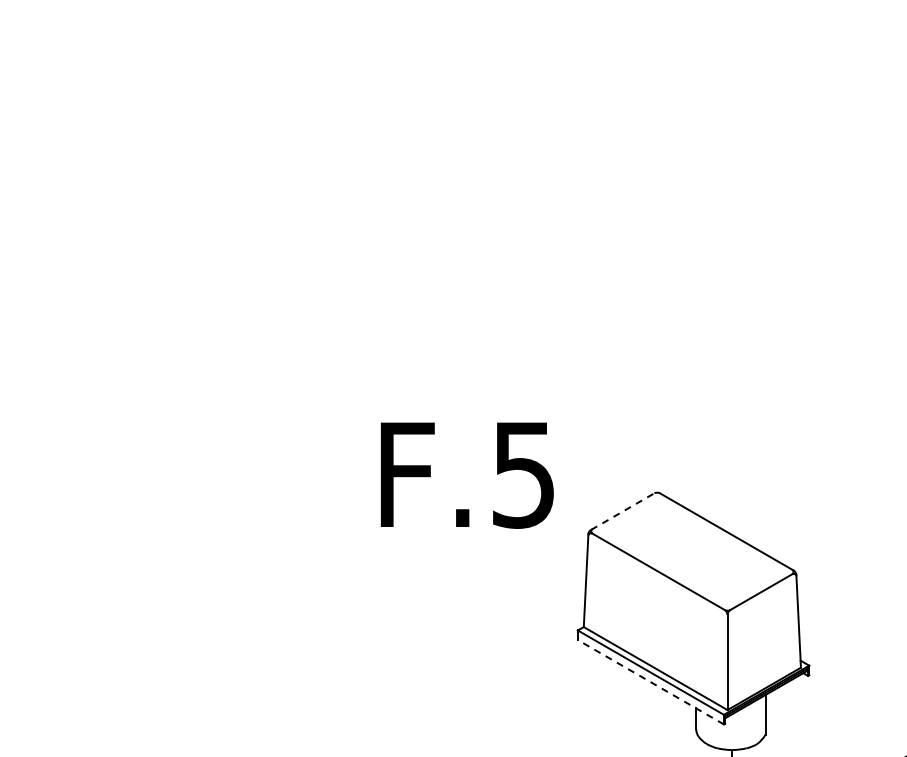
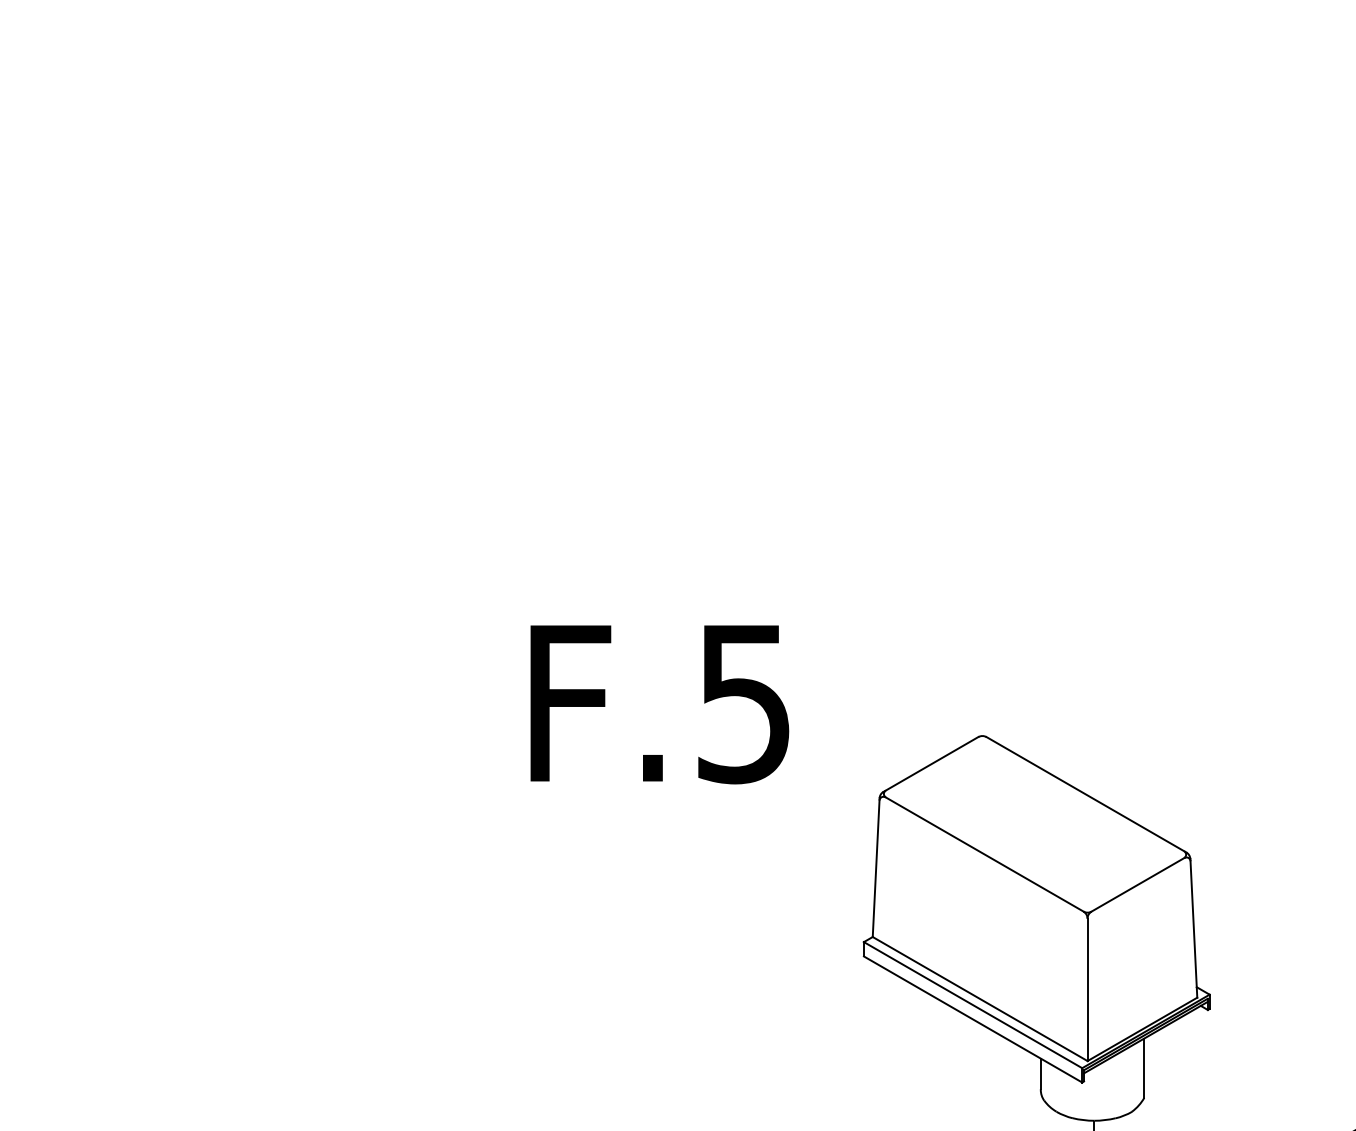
text: (467, 475) -> (660, 704), moved
line: (622, 511) -> (930, 764), dashed -> solid
line: (650, 682) -> (972, 1019), dashed -> solid

